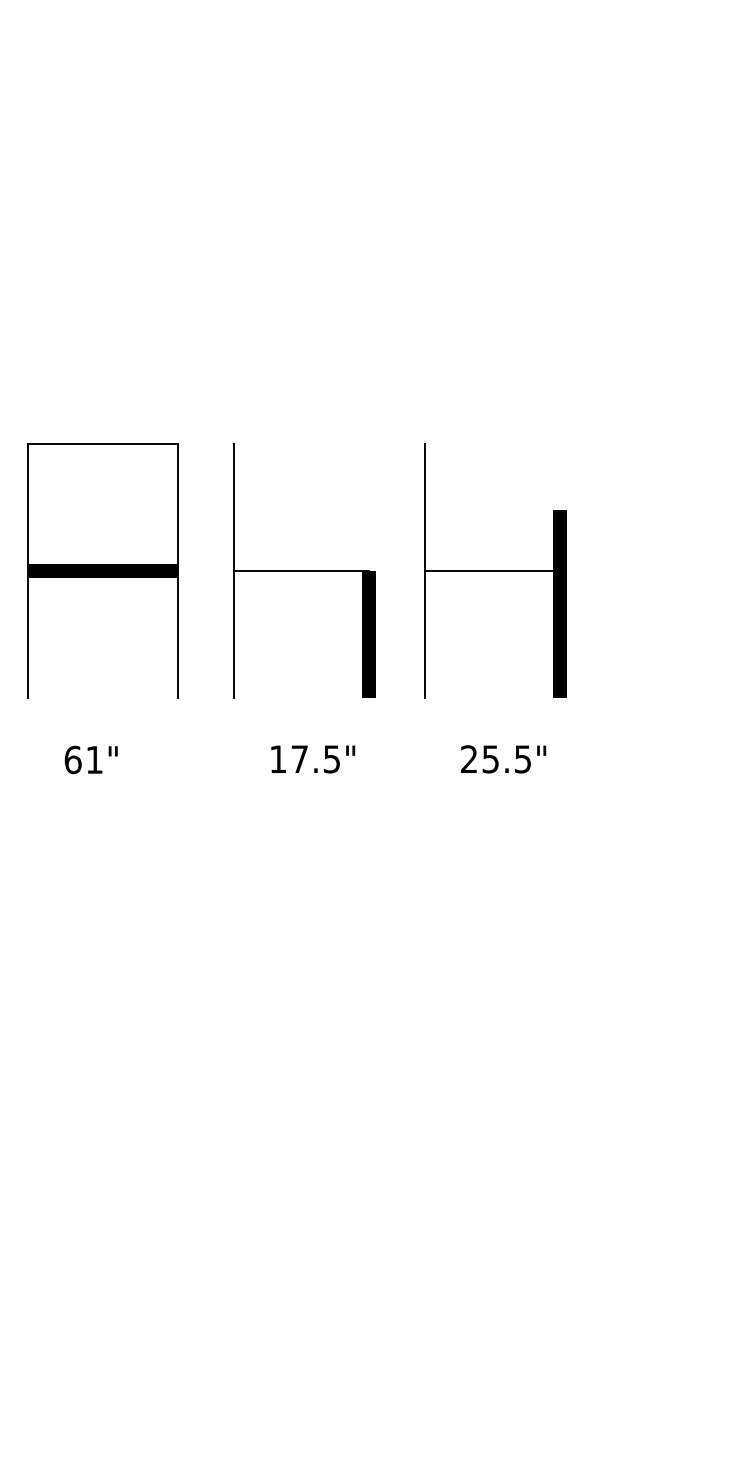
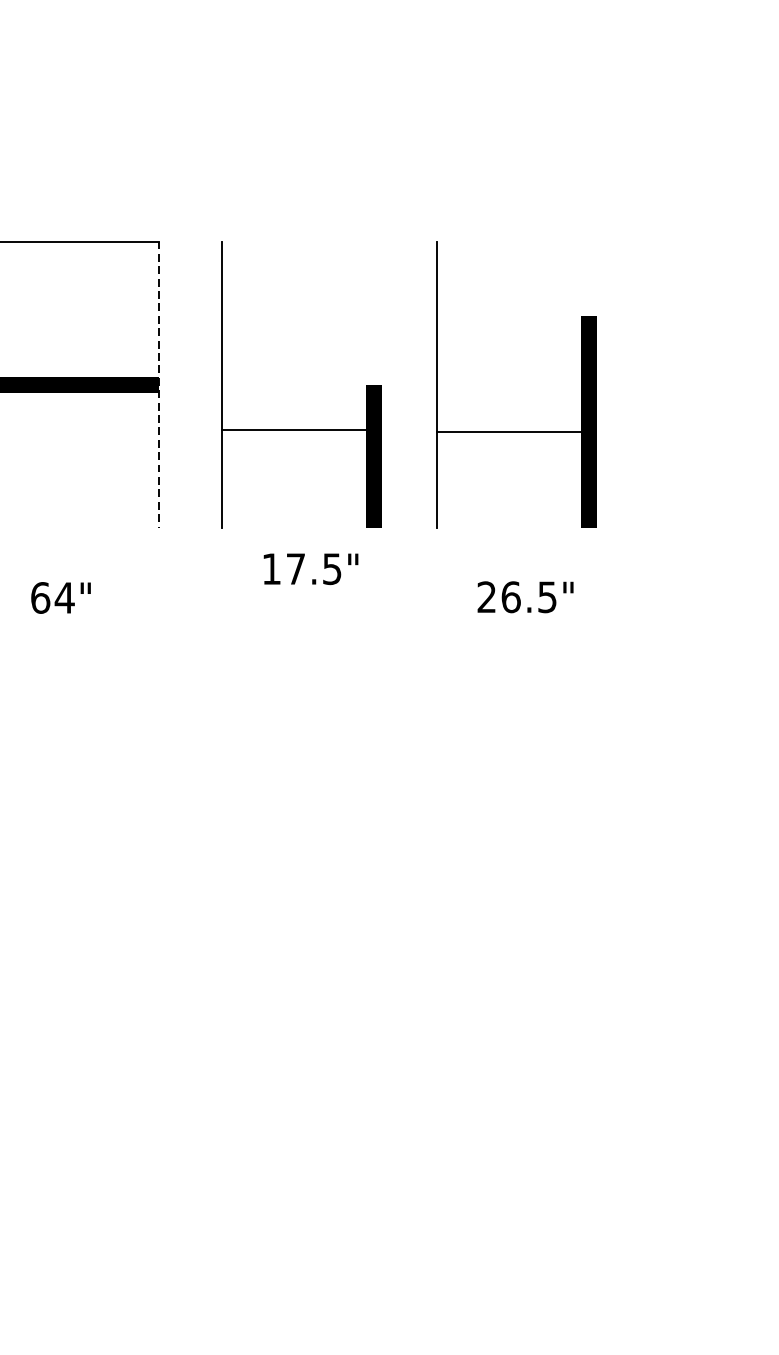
line: (301, 570) -> (297, 429), moved
line: (492, 570) -> (513, 431), moved
line: (177, 571) -> (158, 385), solid -> dashed
text: (94, 759) -> (64, 597), 61" -> 64"
text: (313, 759) -> (311, 569), moved
text: (490, 759) -> (510, 597), 25.5" -> 26.5"

